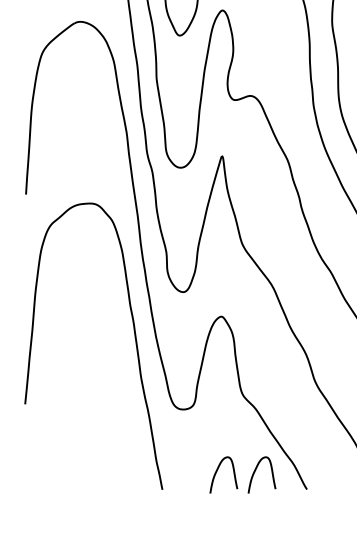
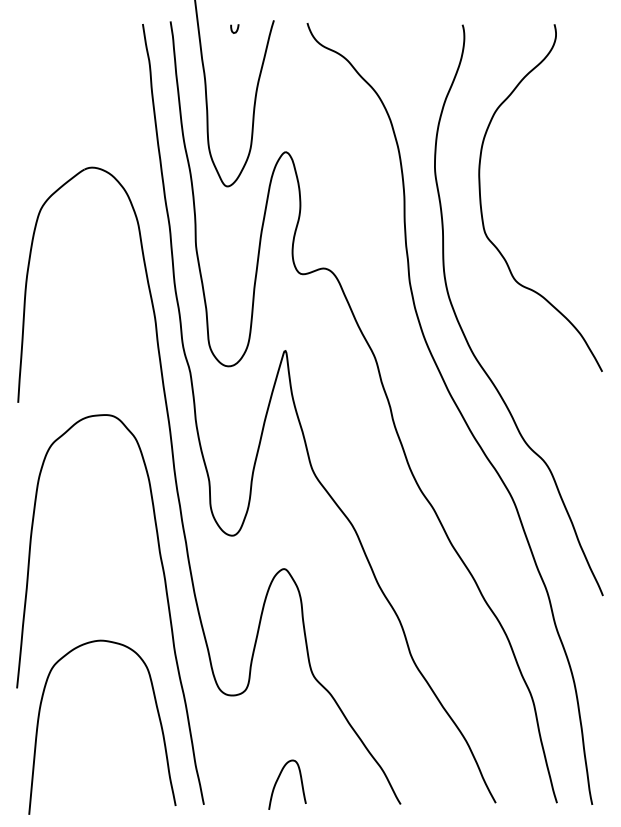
curve: (128, 423) -> (157, 714), added
curve: (255, 471) -> (330, 780), removed

